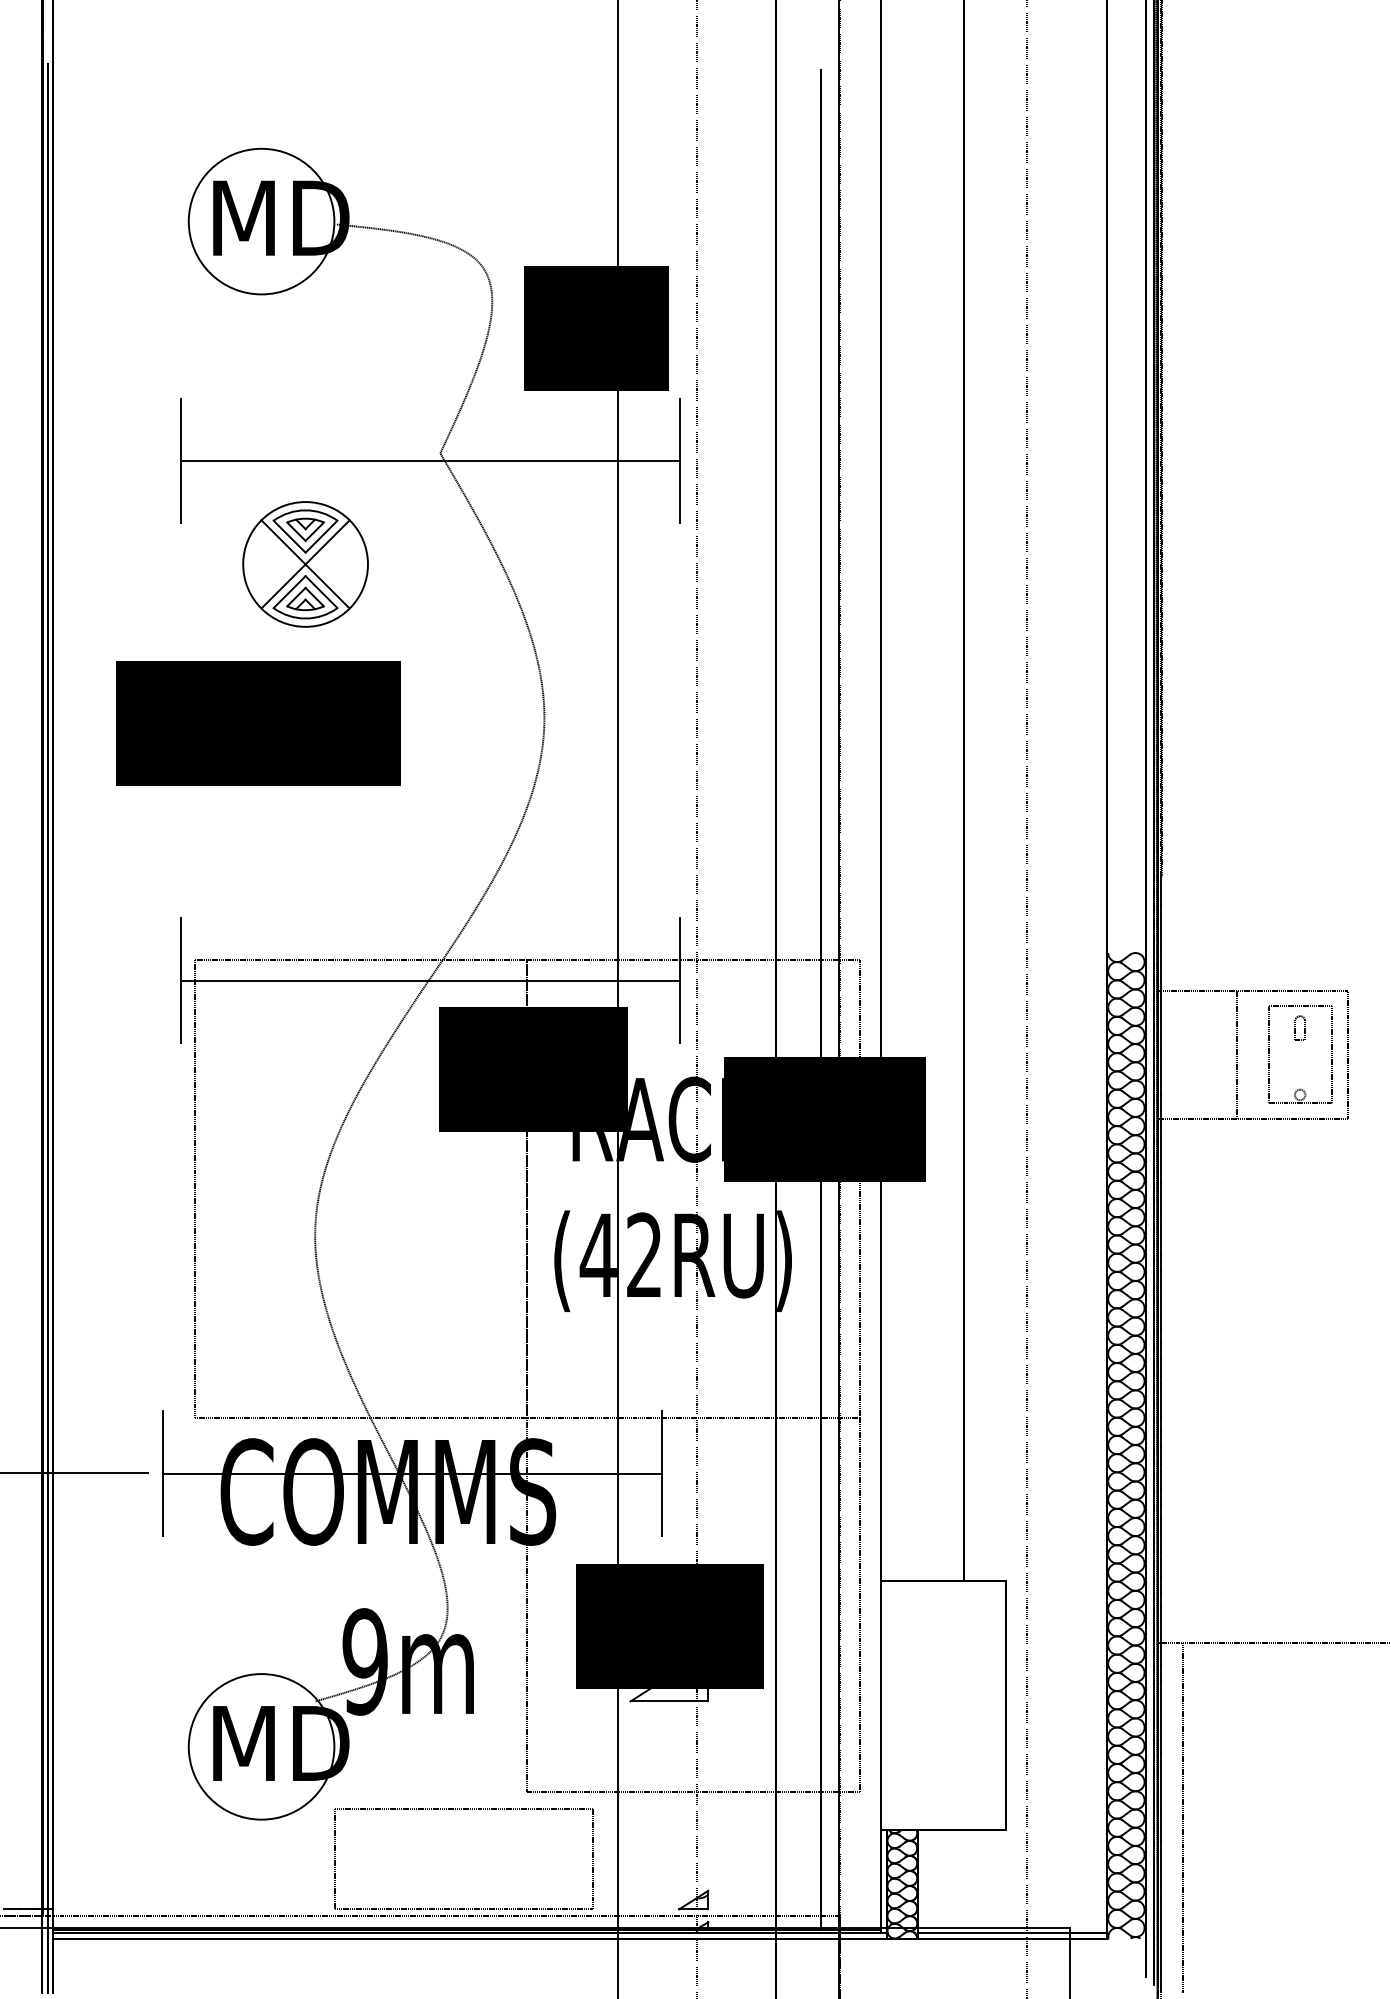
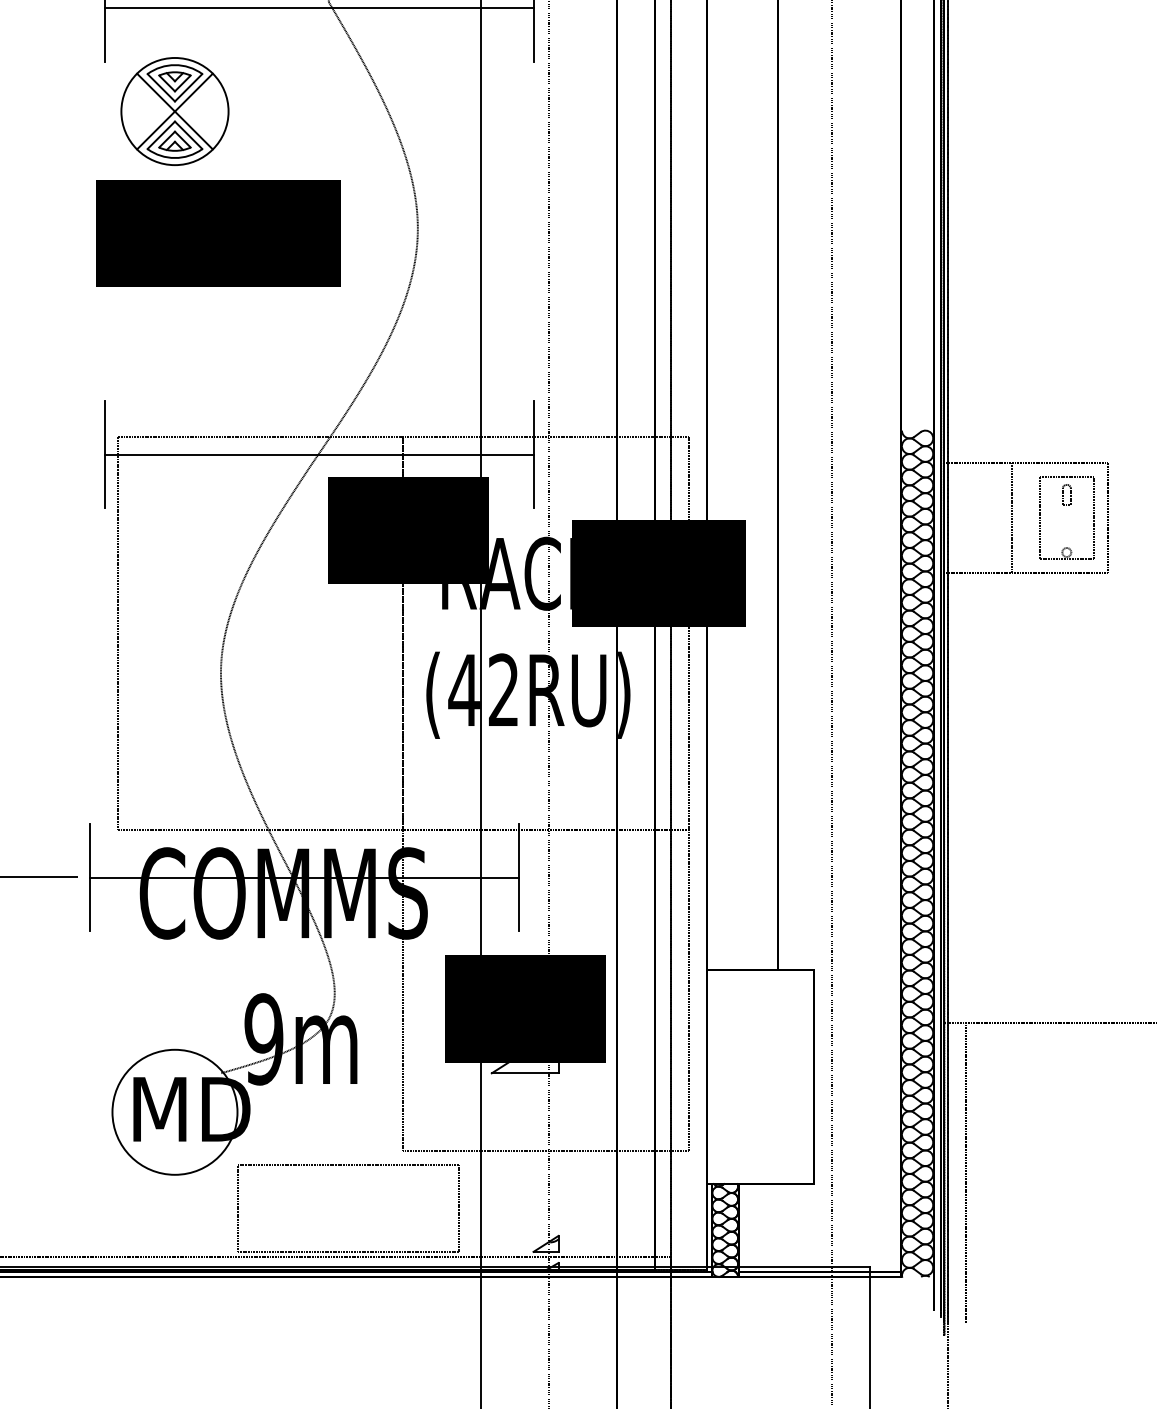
part: (305, 564) -> (174, 111), moved
text: (258, 723) -> (218, 233), moved

